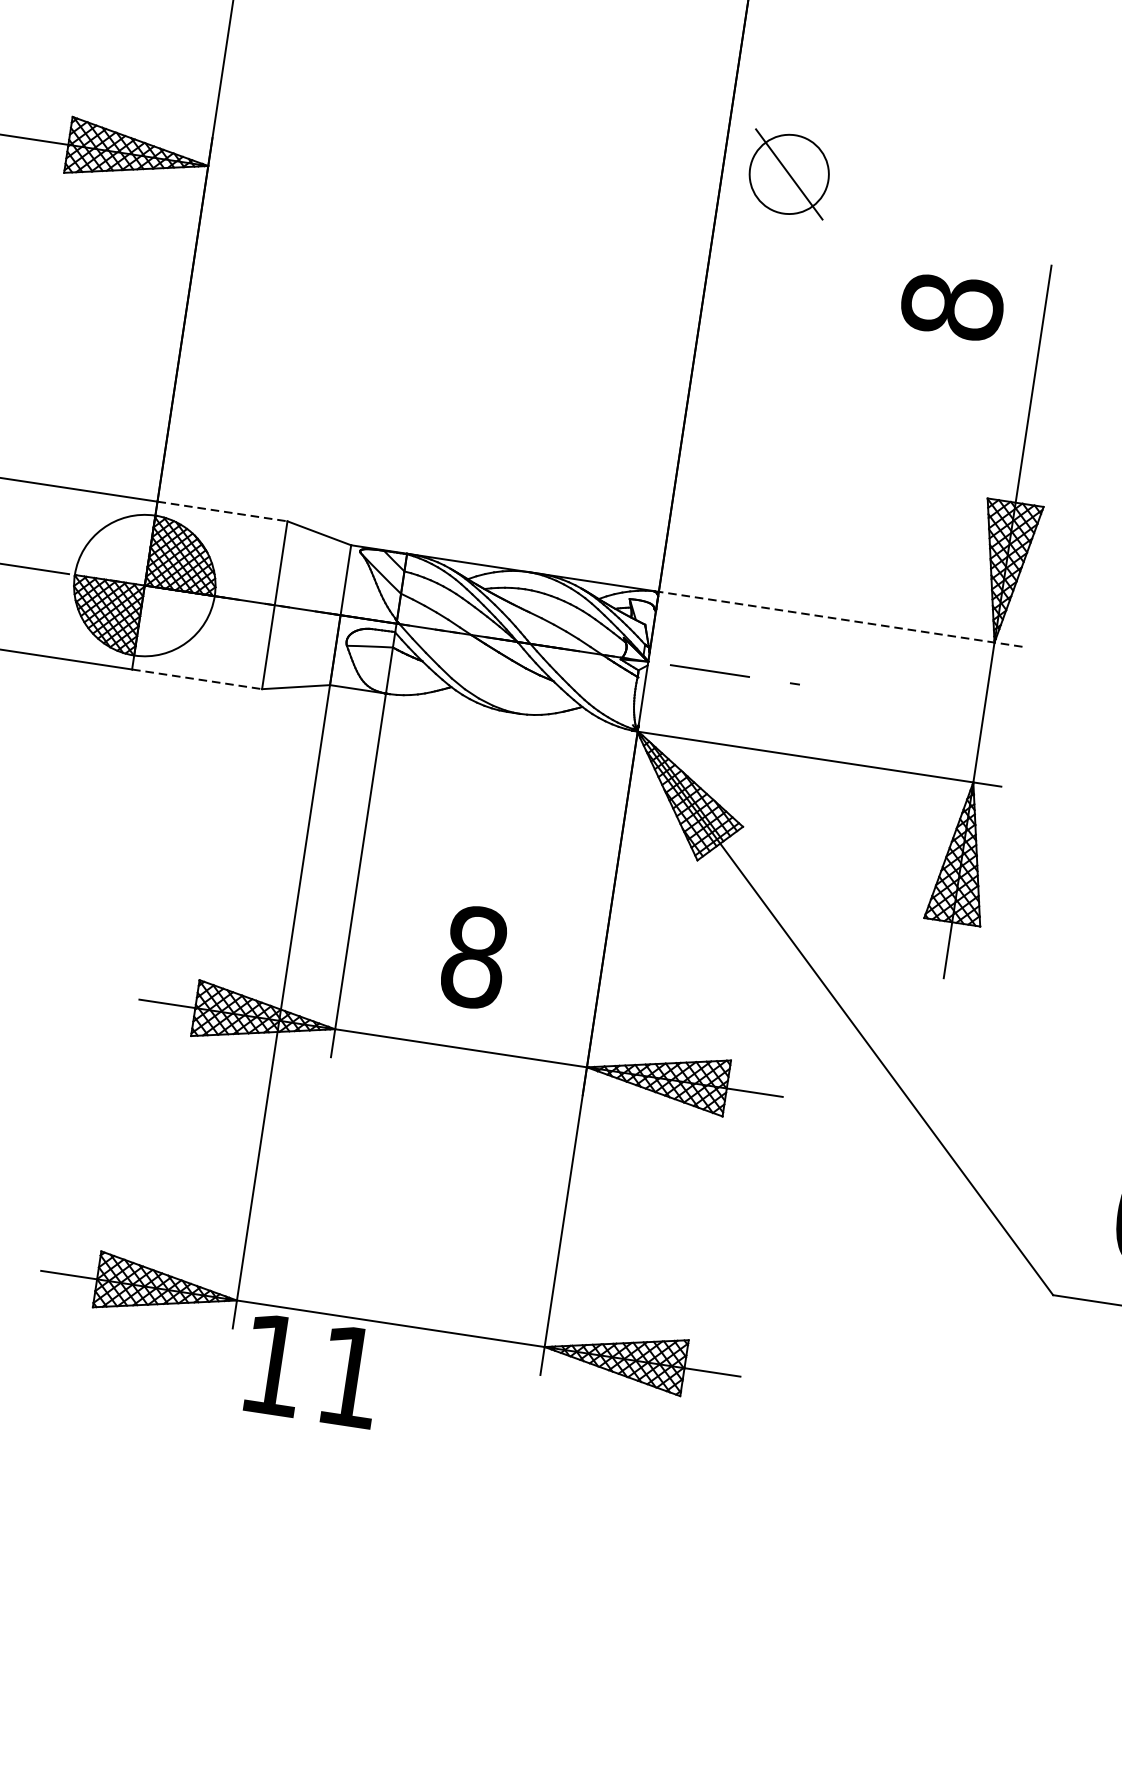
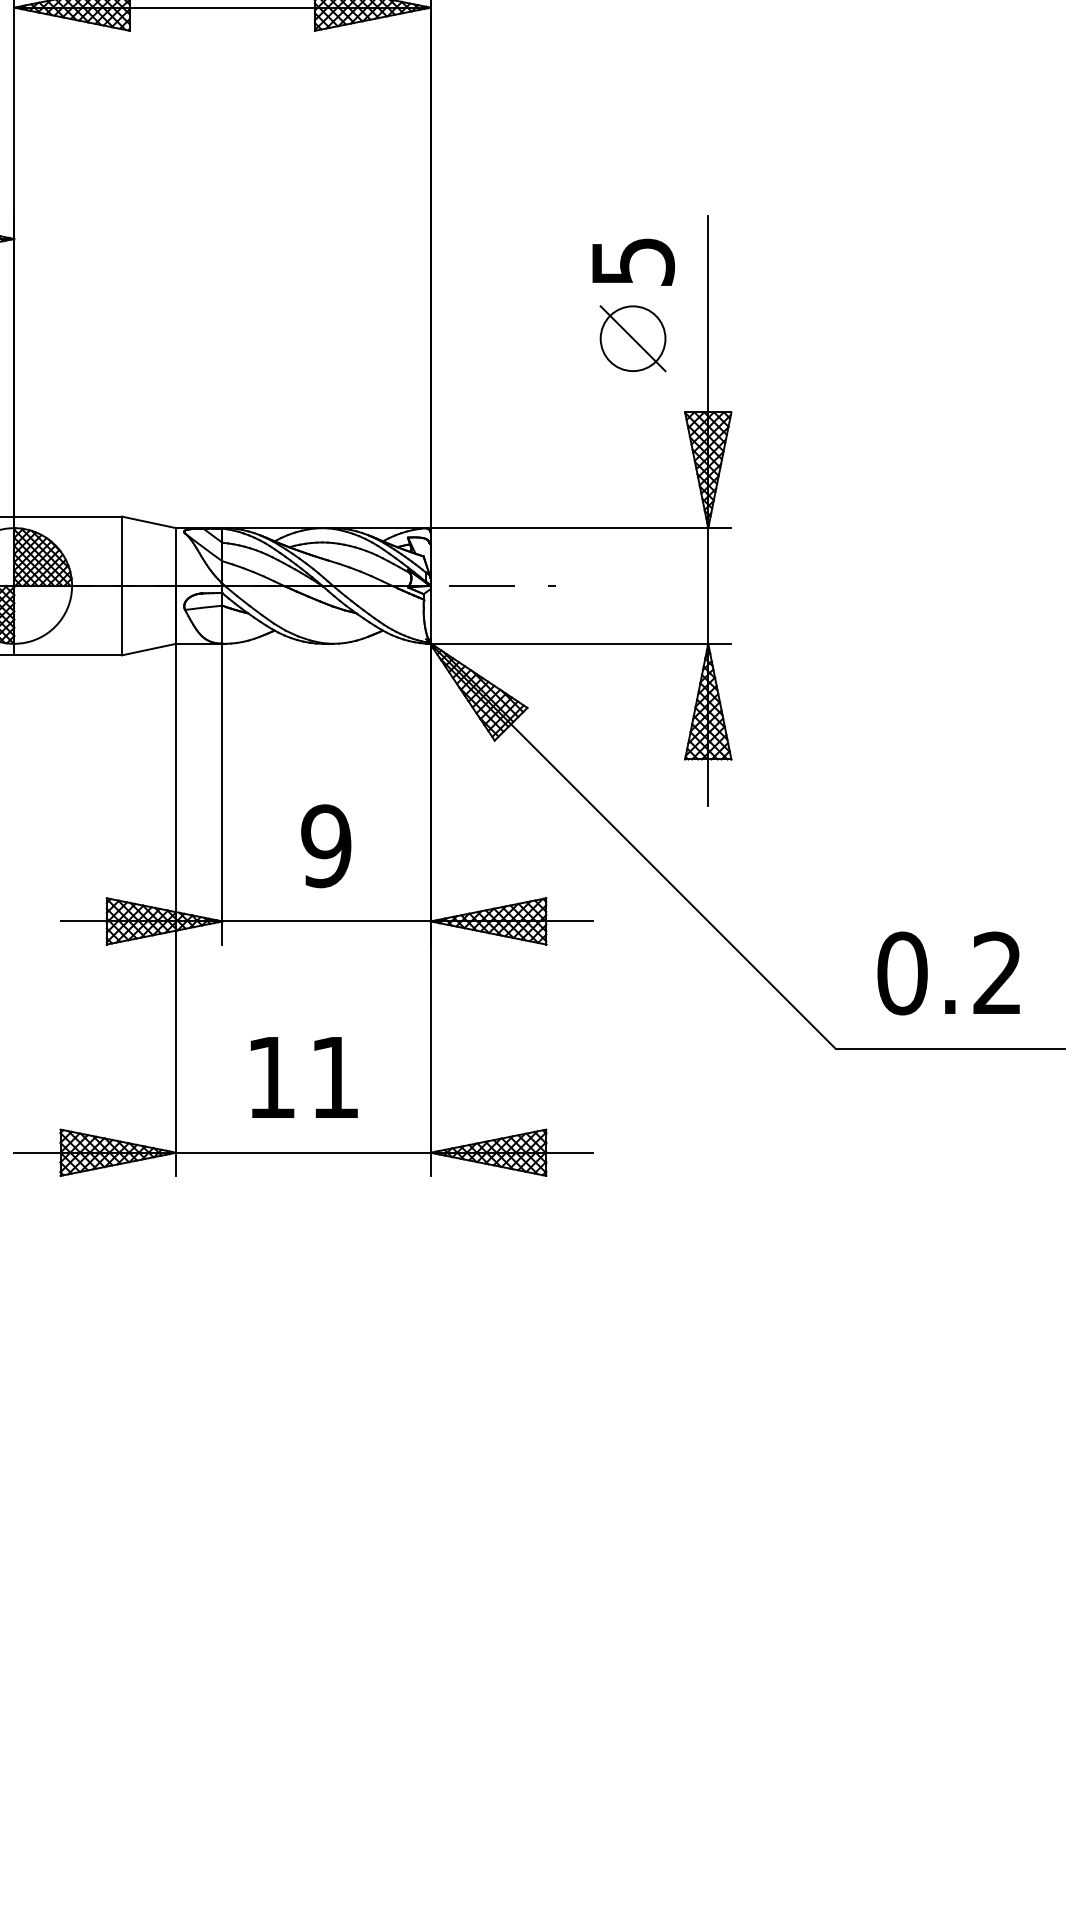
part: (788, 174) -> (632, 338), moved
text: (952, 306) -> (633, 261), 8 -> 5
line: (223, 511) -> (68, 516), dashed -> solid
line: (837, 619) -> (578, 528), dashed -> solid
line: (197, 679) -> (68, 655), dashed -> solid
text: (474, 957) -> (326, 846), 8 -> 9
text: (312, 1370) -> (303, 1077), moved

